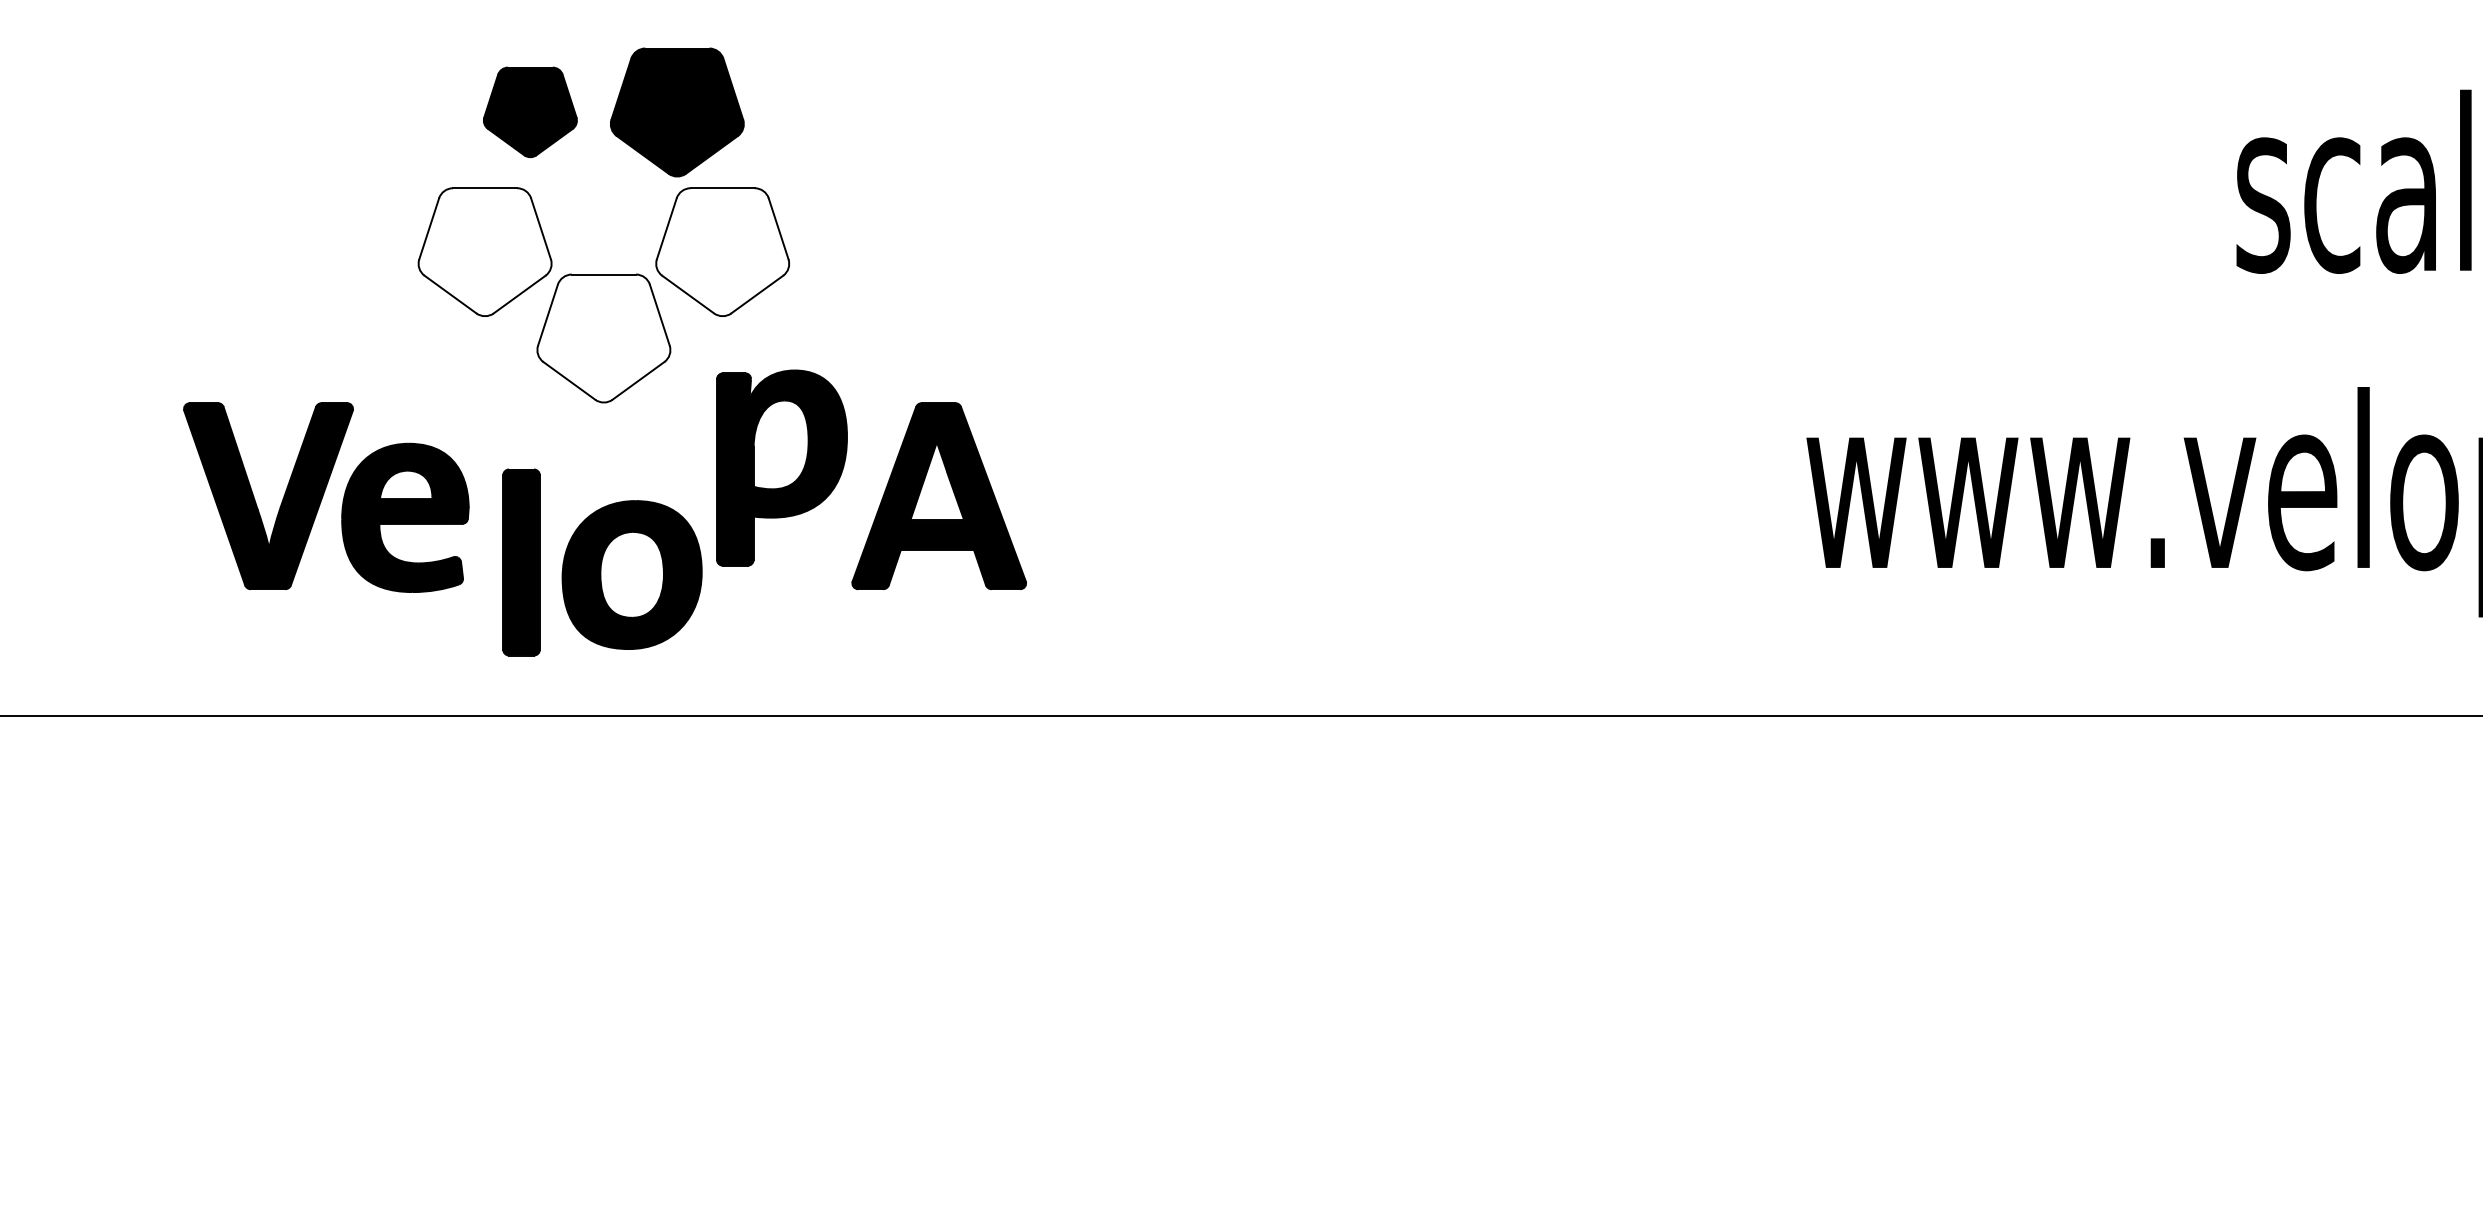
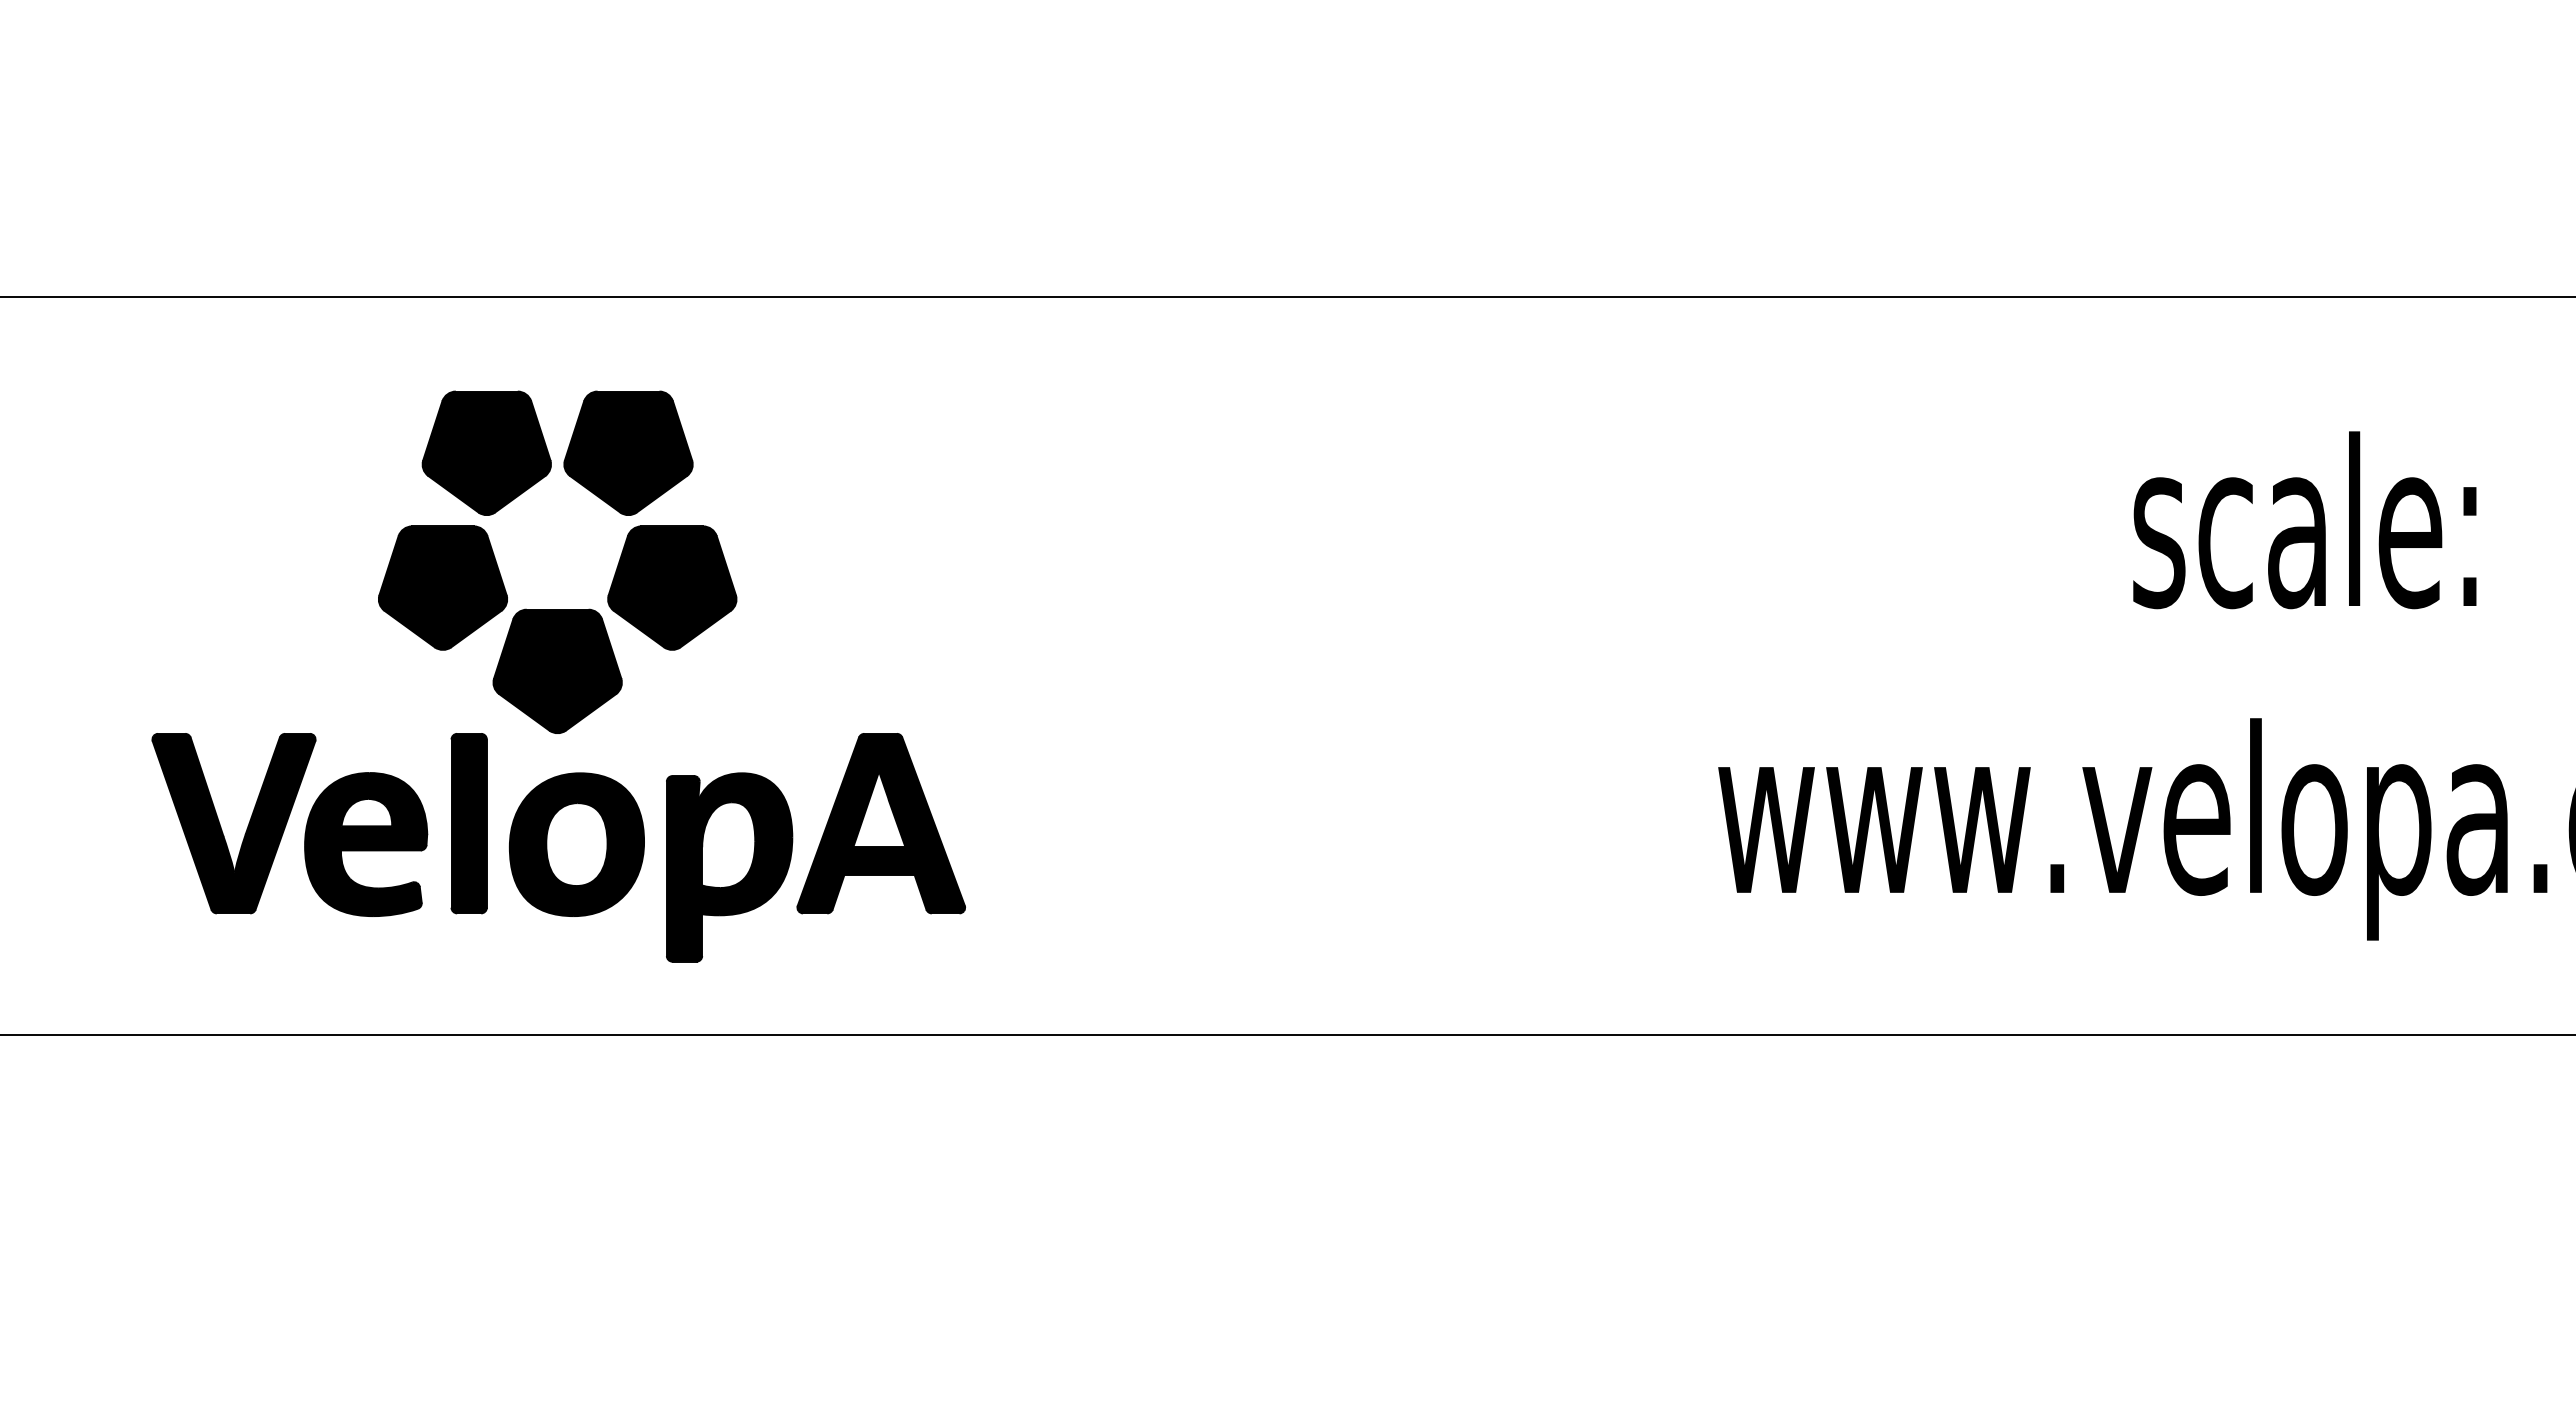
part: (530, 111) -> (486, 452), size x1.43
fill: (484, 251) -> (442, 587), added
fill: (722, 251) -> (672, 587), added
fill: (603, 338) -> (557, 671), added
part: (781, 468) -> (729, 867), moved
part: (520, 562) -> (468, 823), moved
part: (631, 574) -> (576, 844), moved

